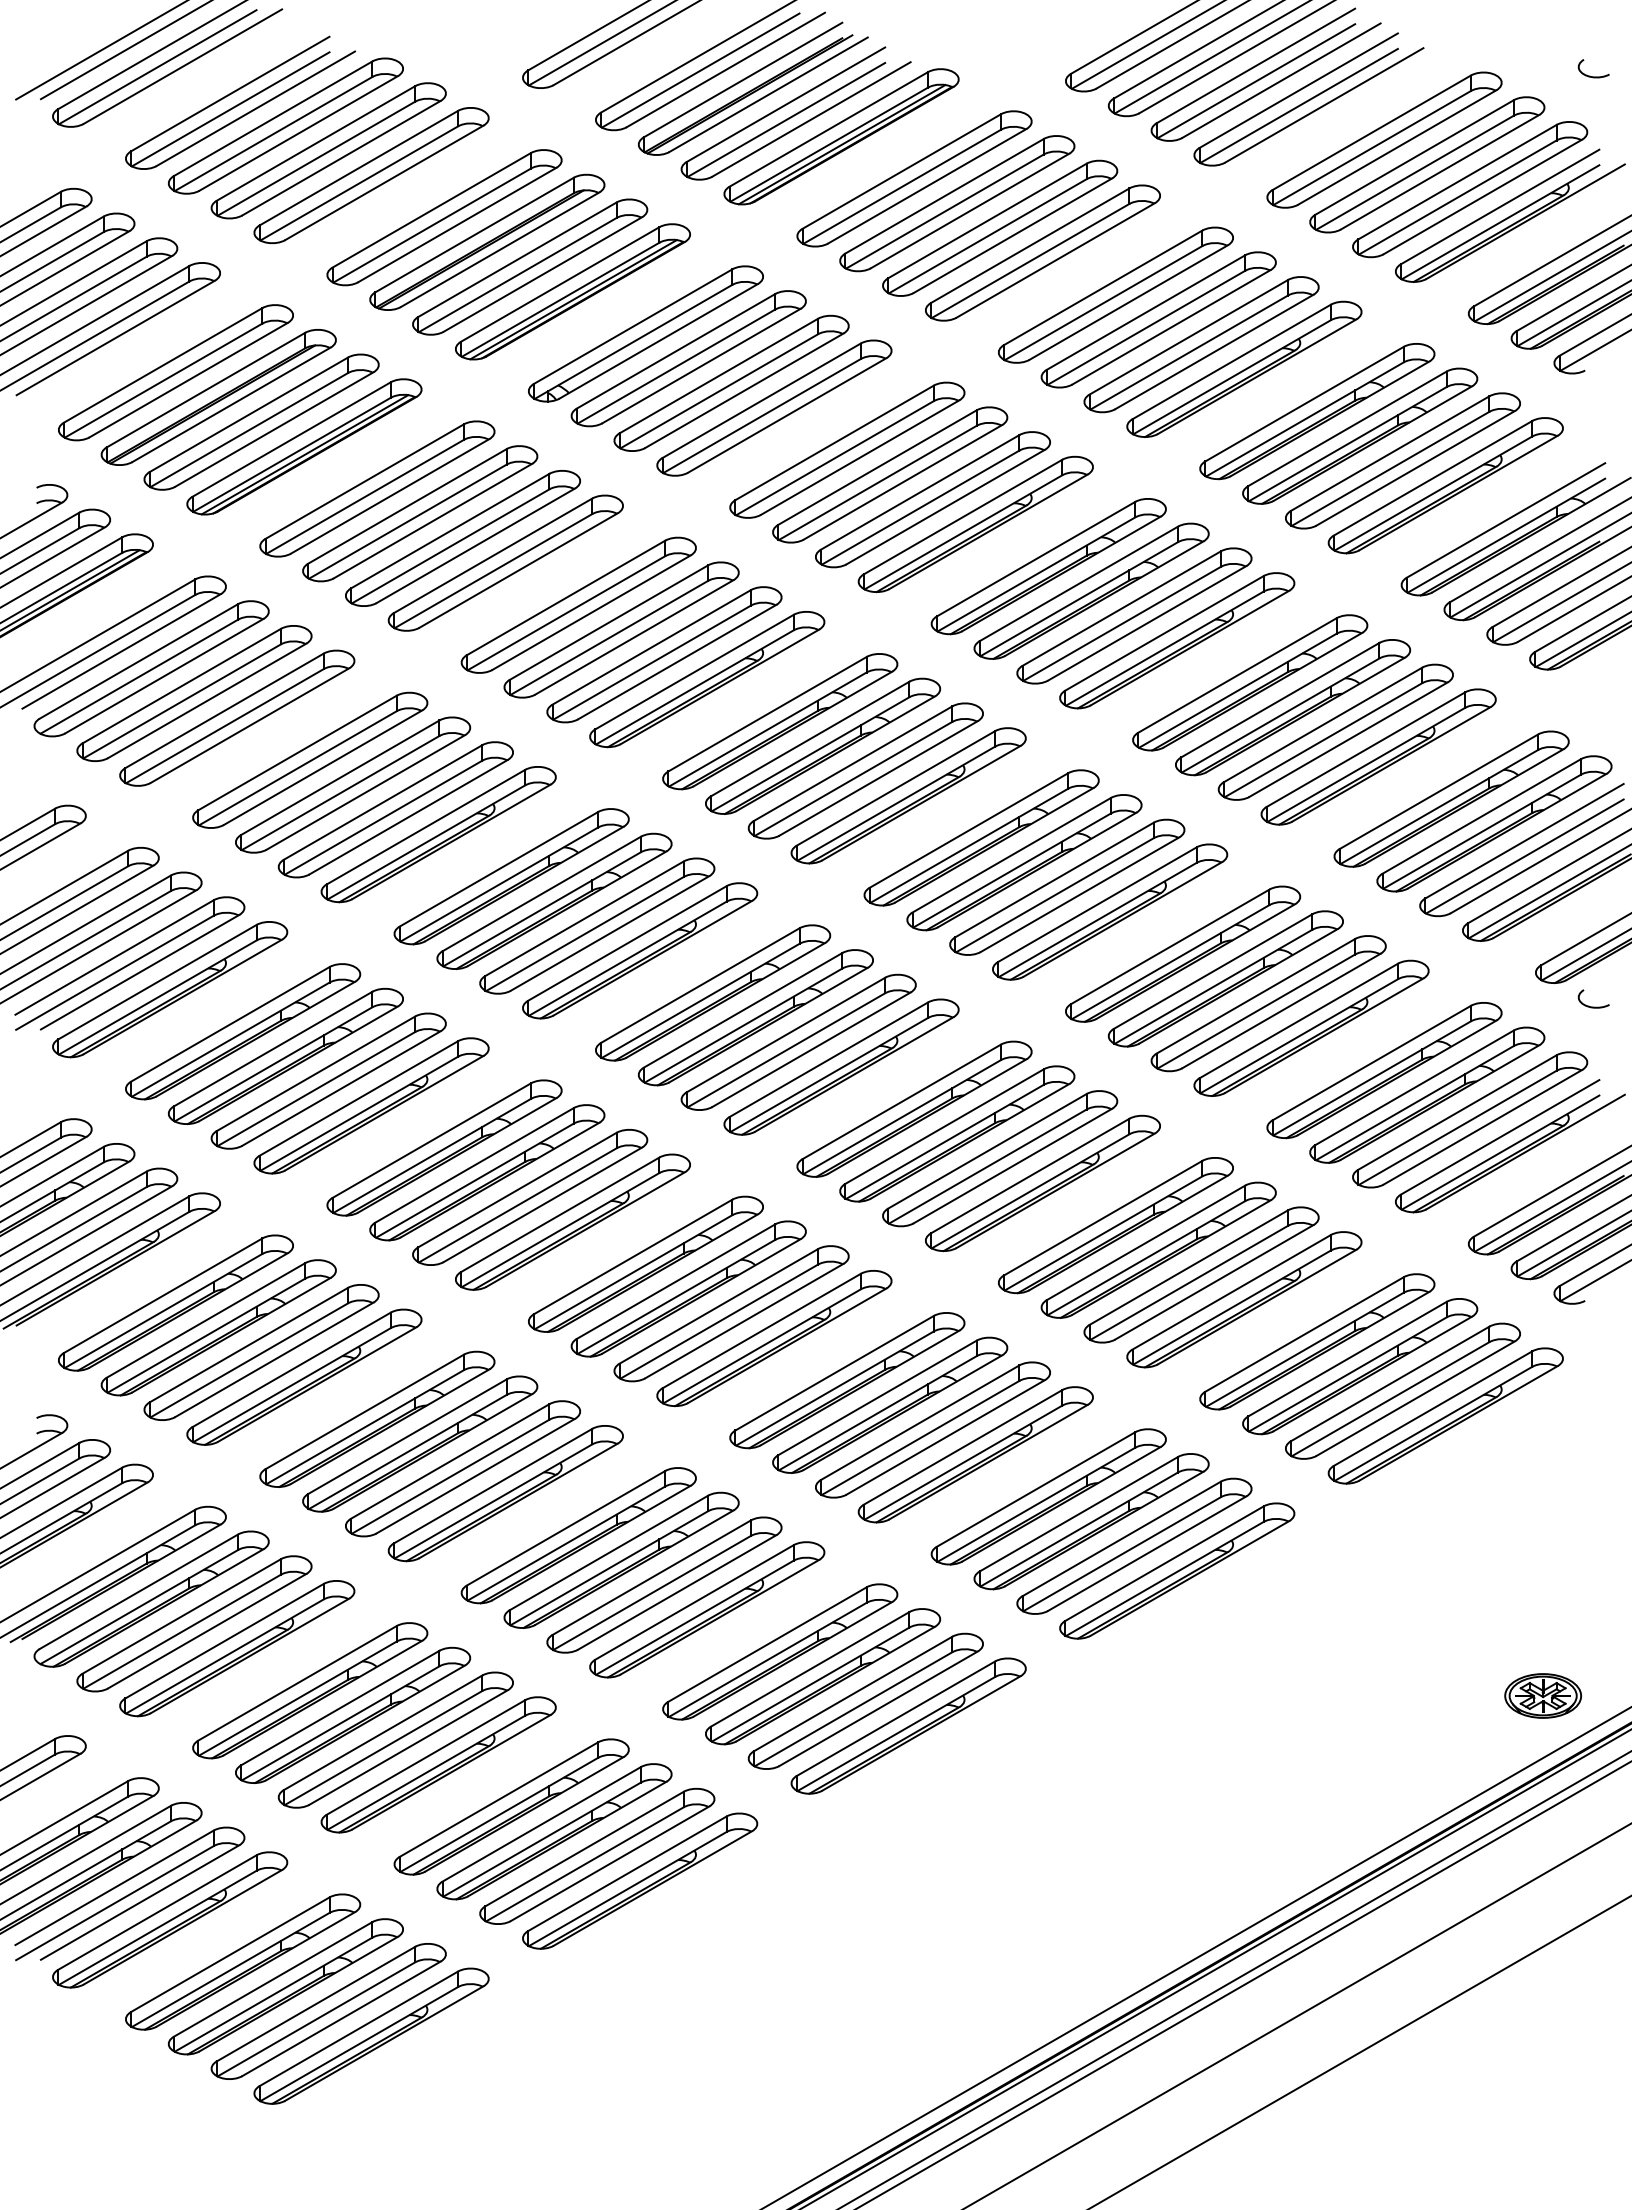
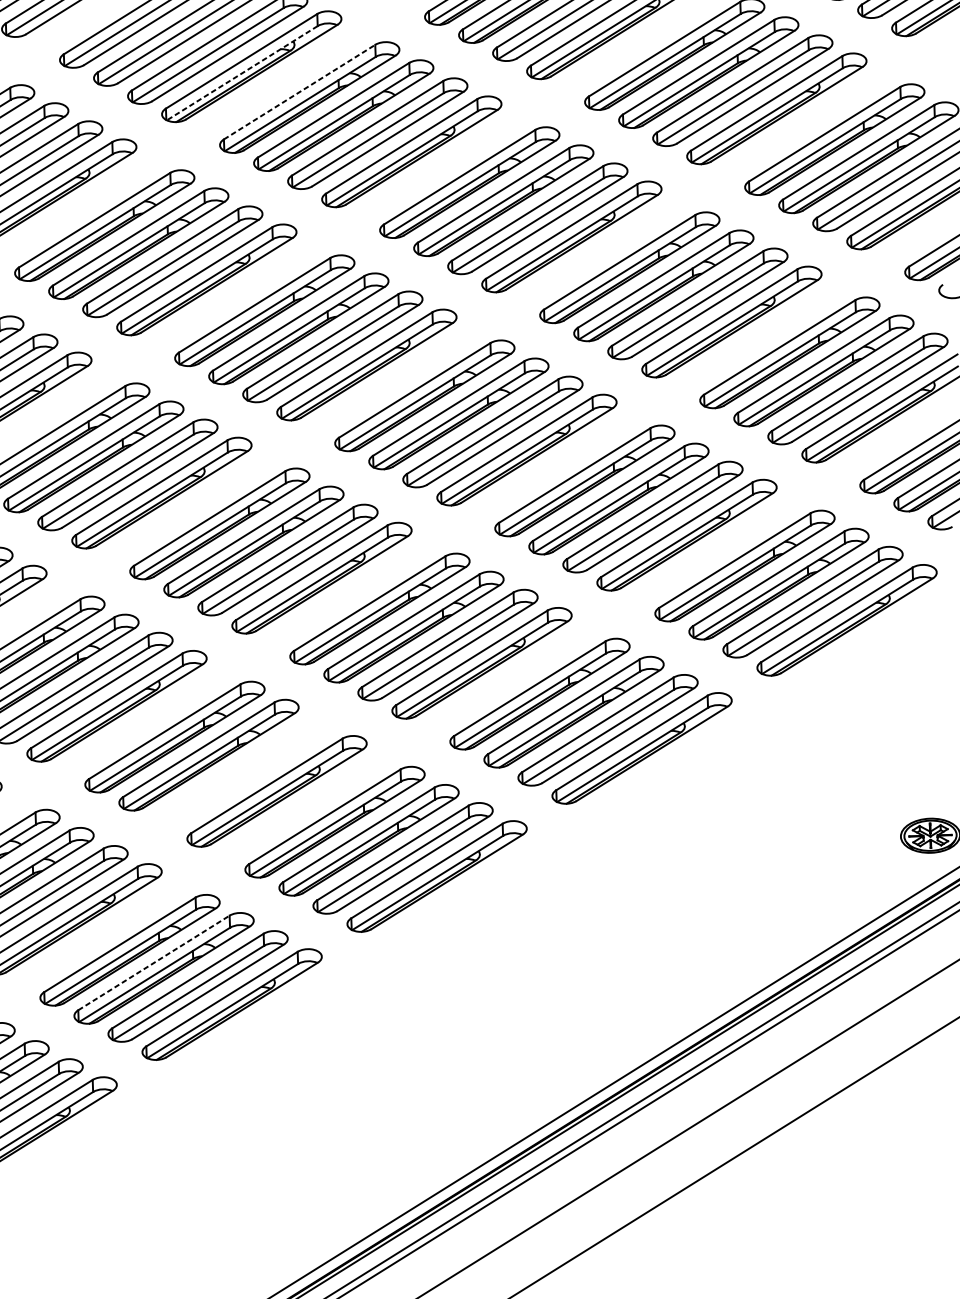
line: (694, 687) -> (242, 73), solid -> dashed
line: (767, 714) -> (299, 92), solid -> dashed
part: (664, 1584) -> (243, 772), removed
line: (542, 1824) -> (154, 963), solid -> dashed

